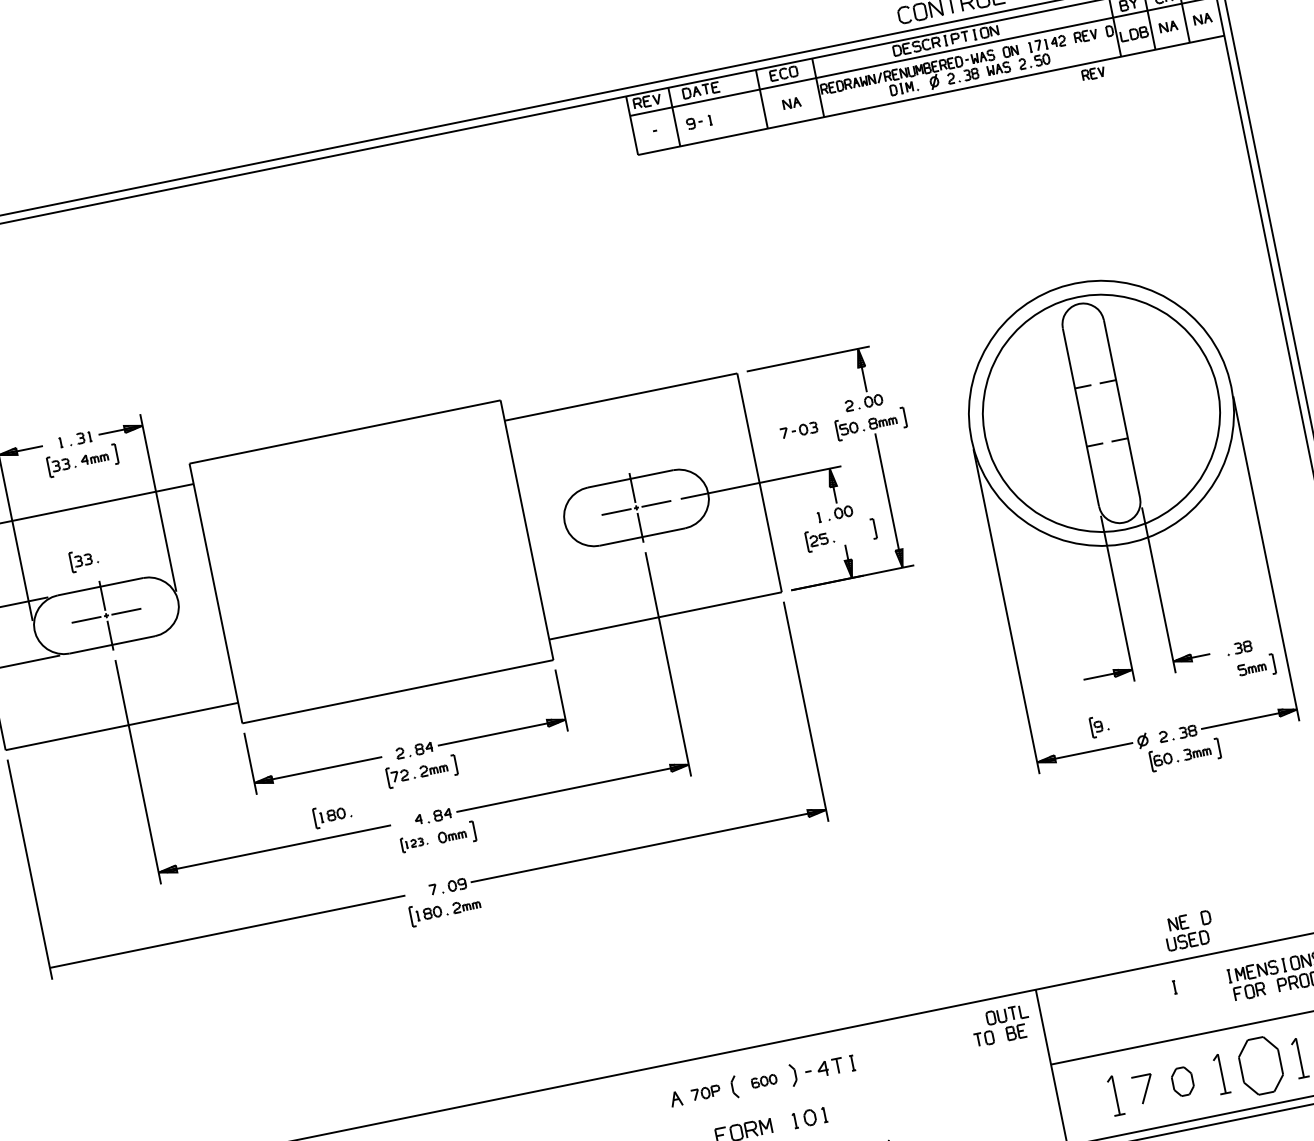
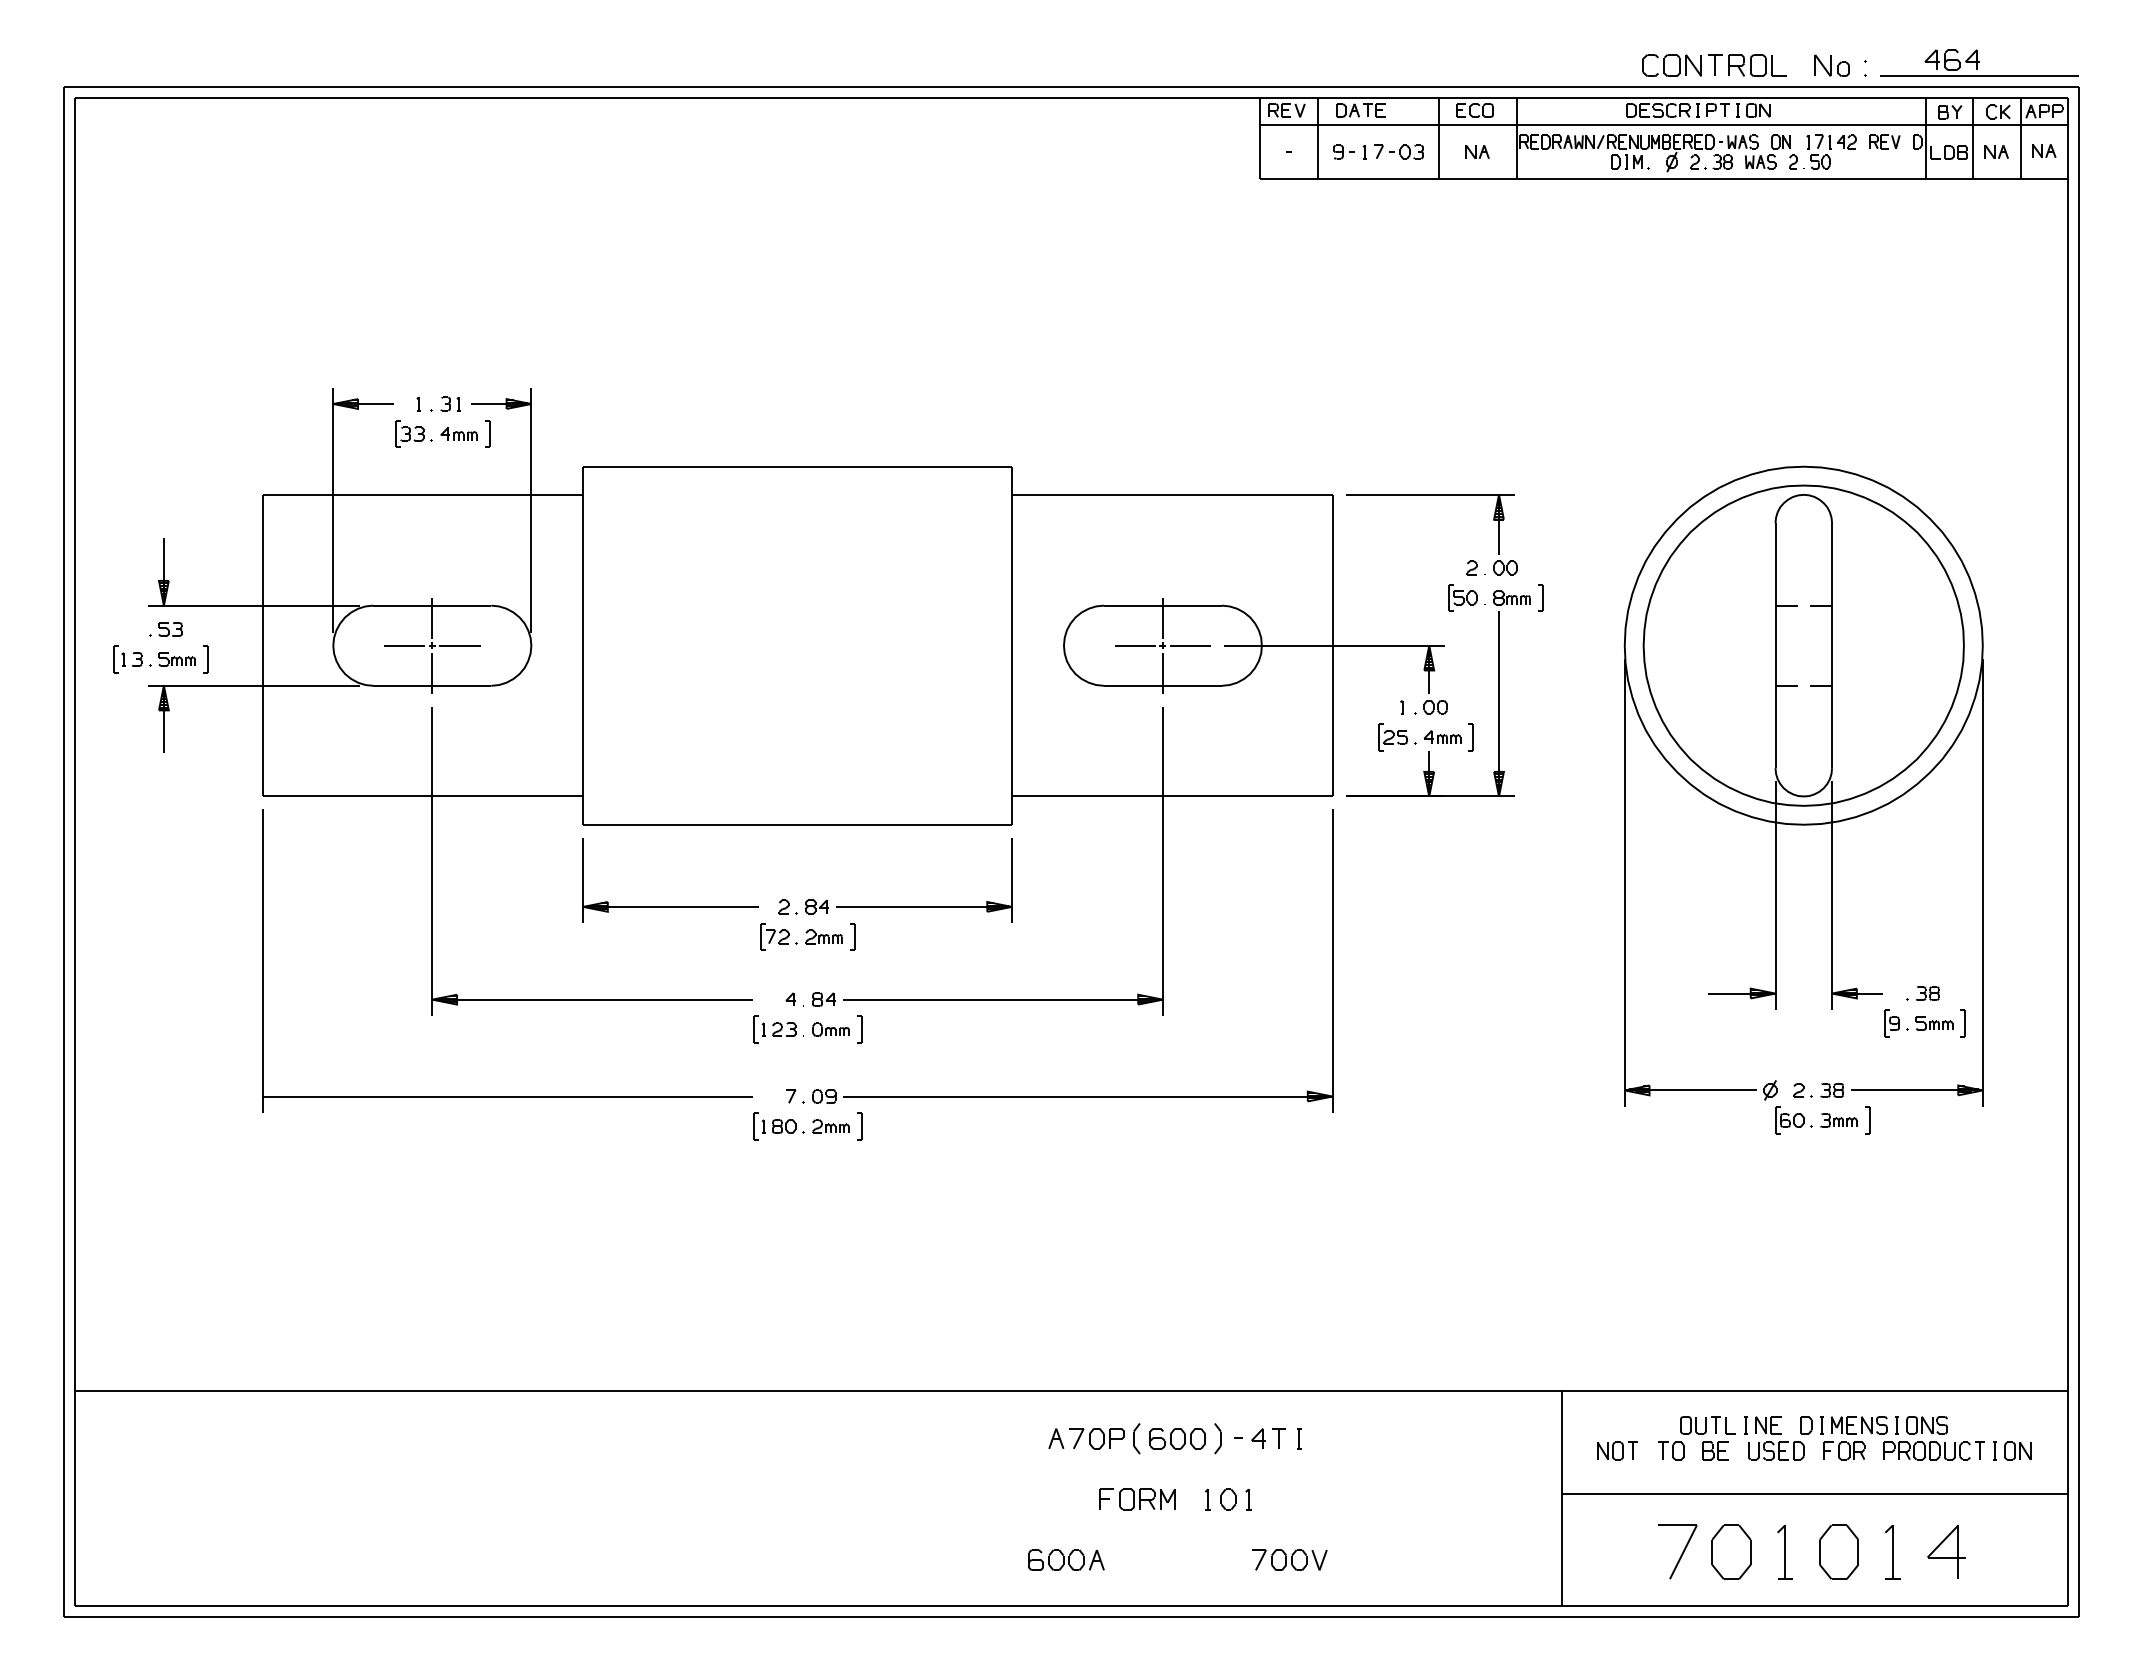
part: (1093, 73) -> (1884, 193), removed
part: (798, 430) -> (1398, 151), moved
part: (852, 532) -> (1442, 736), added
part: (83, 559) -> (417, 565), removed
part: (1099, 726) -> (1896, 1023), moved
part: (332, 815) -> (677, 970), removed
part: (414, 843) -> (778, 1029), size x1.43
part: (487, 901) -> (859, 1126), added
part: (1189, 931) -> (1780, 1438), moved
part: (1085, 1024) -> (1617, 1450), added
part: (1000, 1026) -> (1696, 1438), moved
part: (1260, 1065) -> (1838, 1551), size x0.71
part: (764, 1080) -> (1177, 1438), size x1.67
part: (1182, 1081) -> (1731, 1551), size x1.43
part: (1143, 1089) -> (1677, 1551), size x1.43
part: (705, 1092) -> (1096, 1438), size x1.43
part: (1115, 1094) -> (1638, 1551), removed

